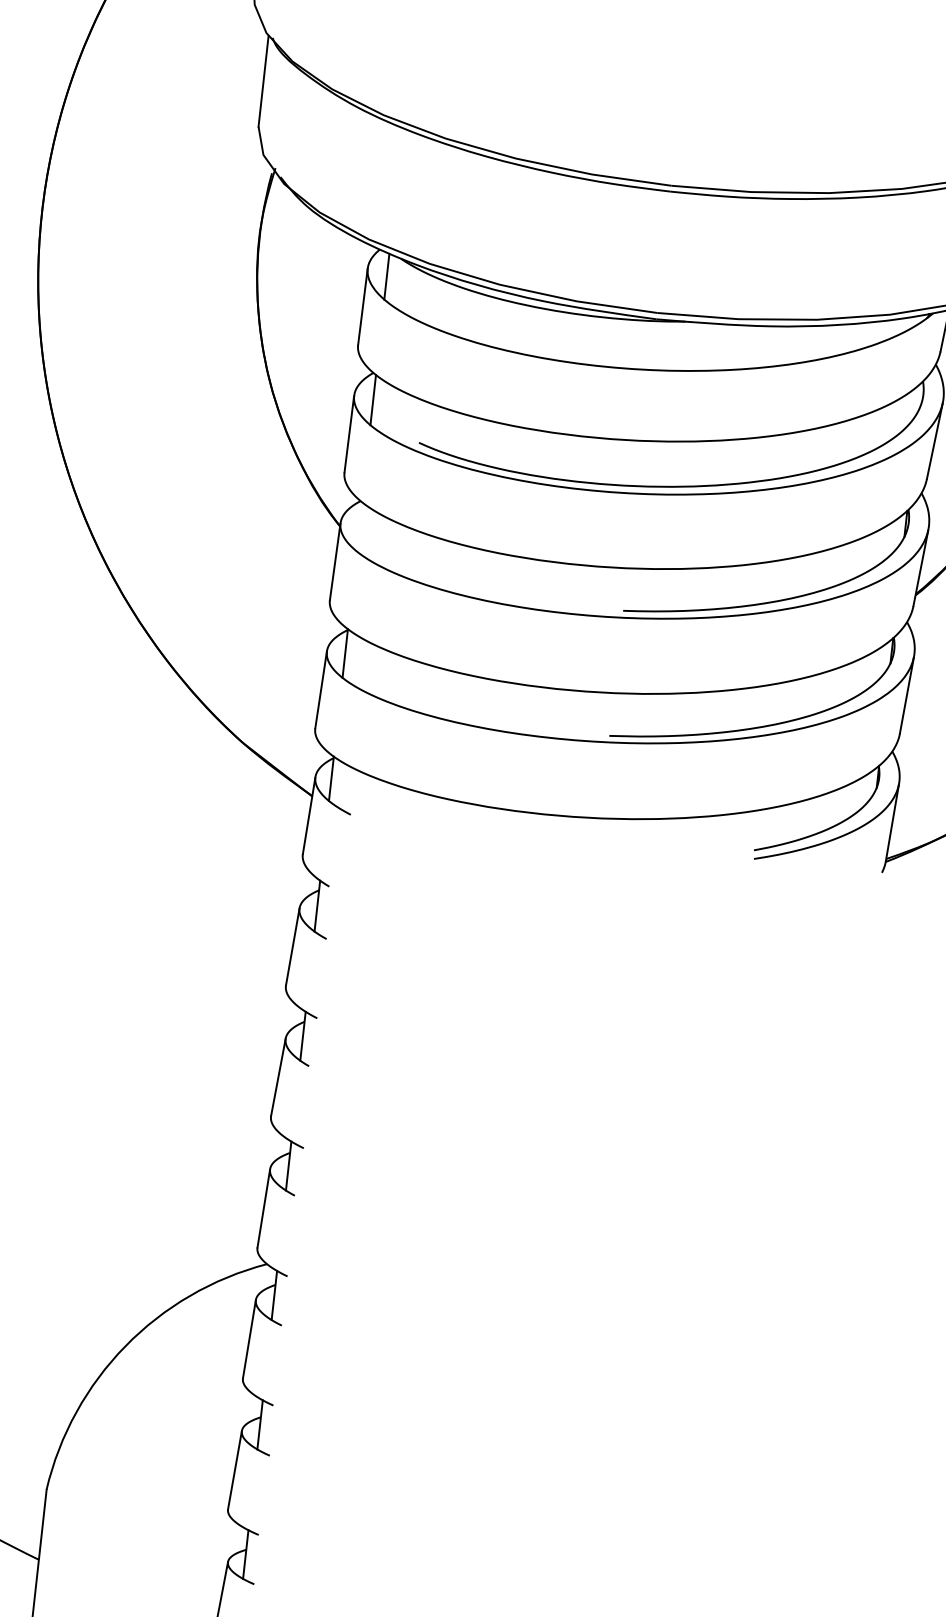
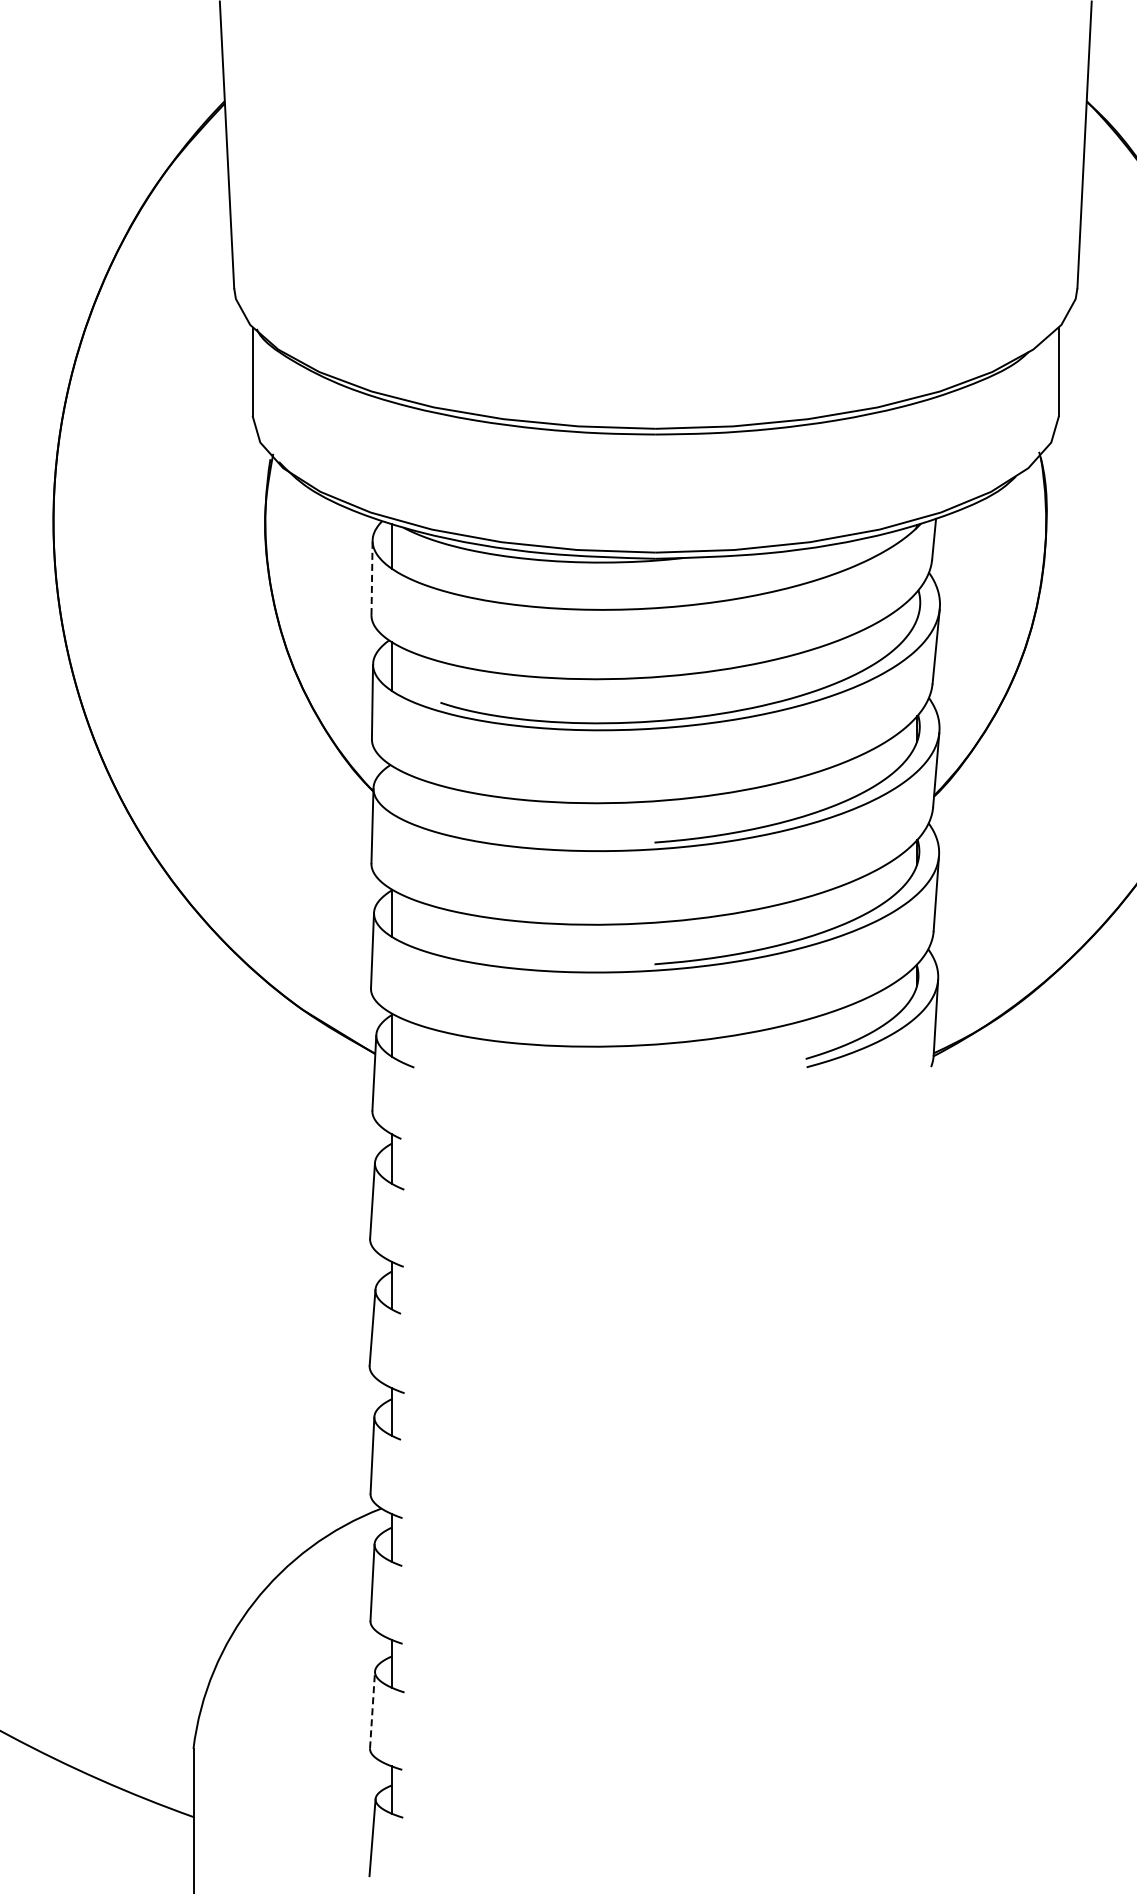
line: (363, 307) -> (372, 578), solid -> dashed
line: (235, 1469) -> (372, 1709), solid -> dashed

